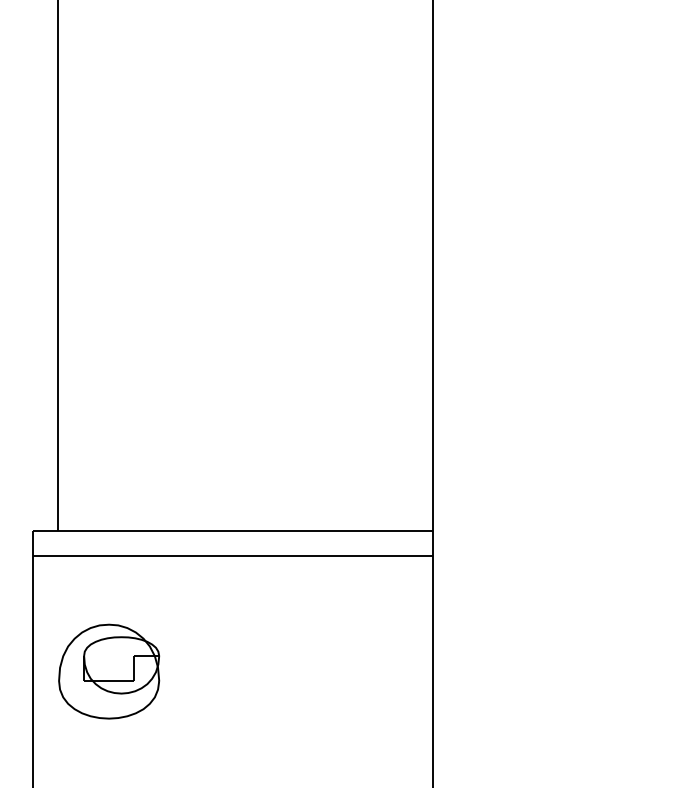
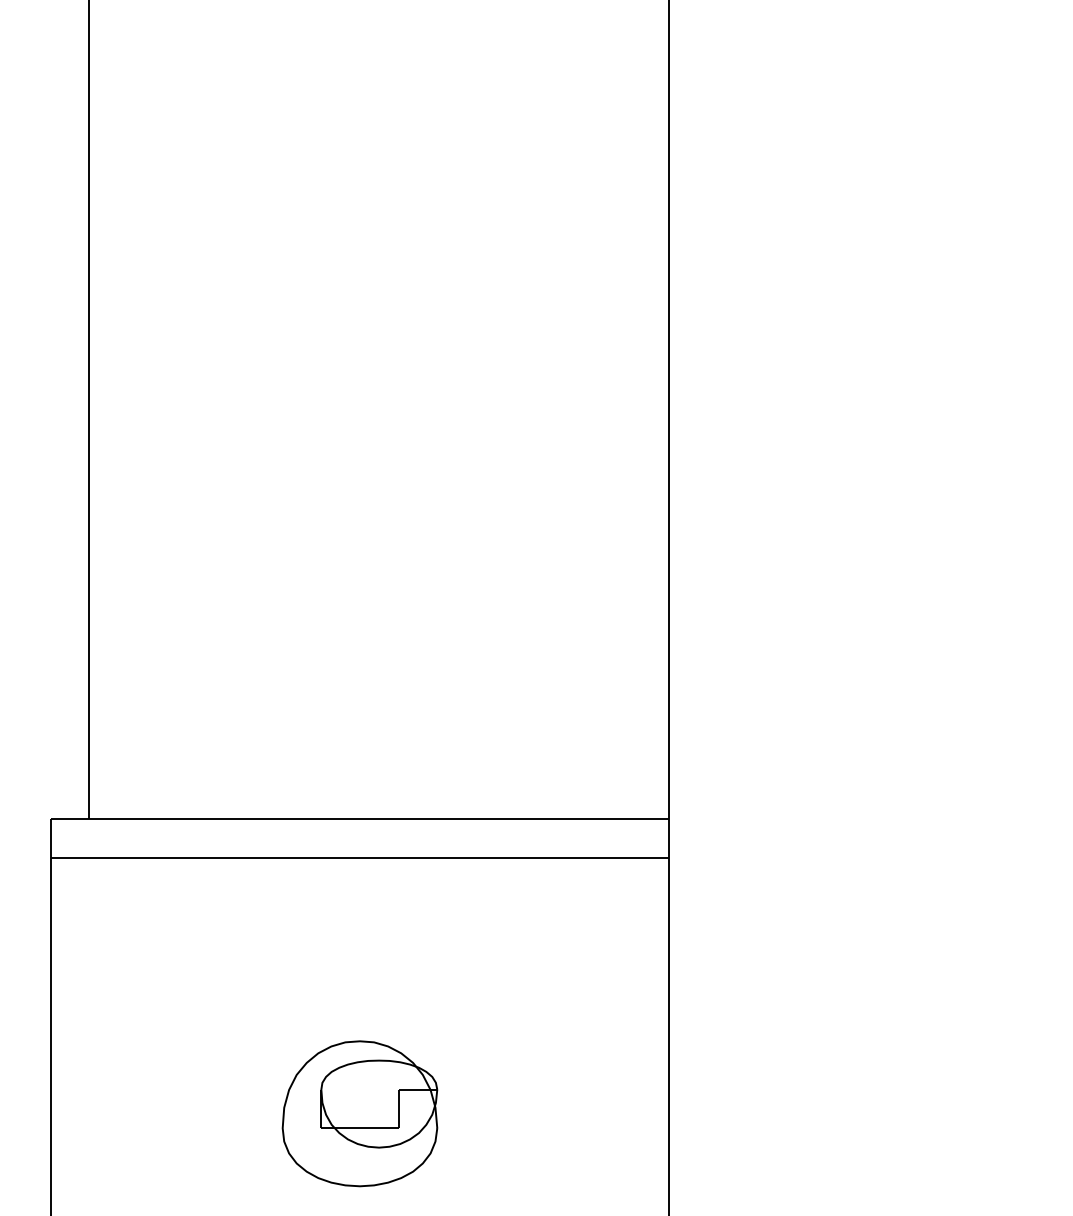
part: (109, 671) -> (360, 1113), moved

